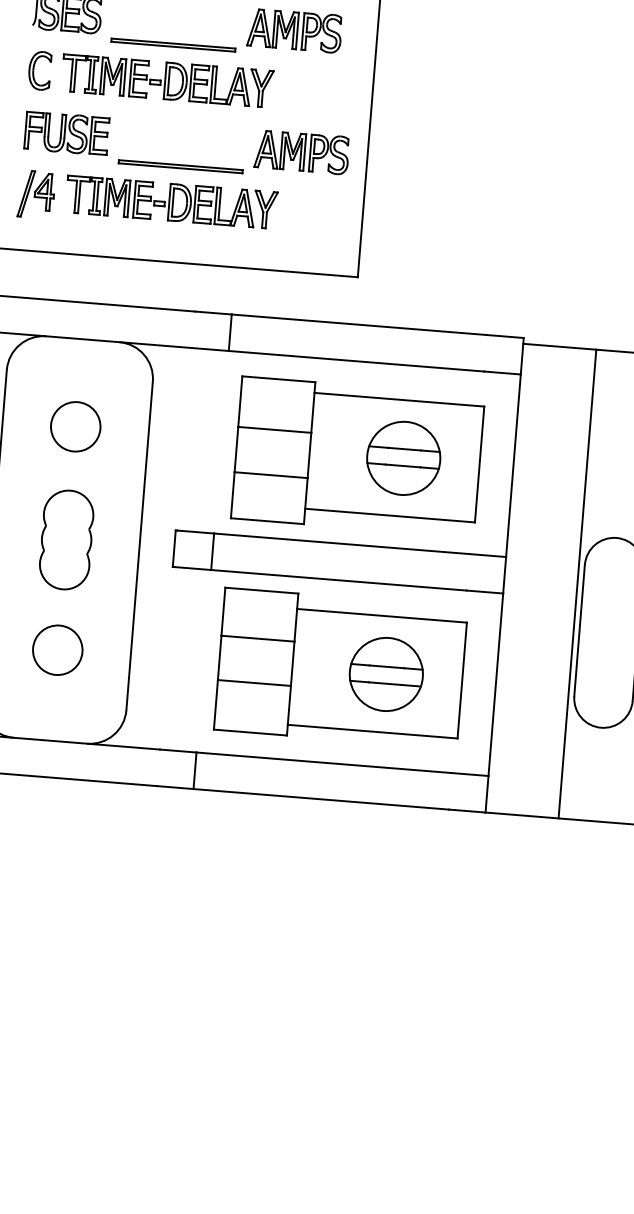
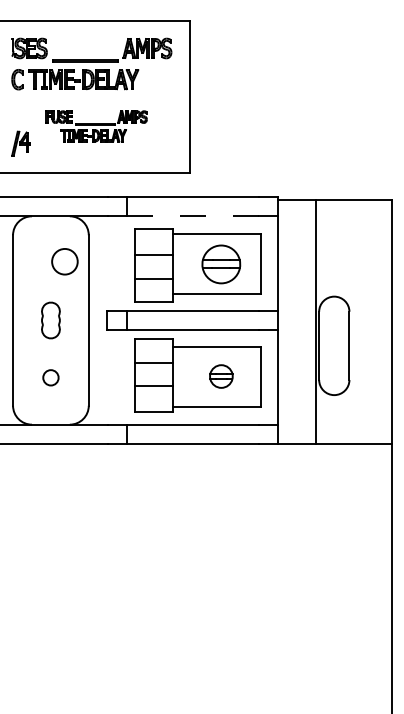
part: (184, 173) -> (96, 126), size x0.6
line: (357, 361) -> (193, 216), solid -> dashed
circle: (74, 426) -> (64, 261), moved
part: (65, 539) -> (50, 320), size x0.7
circle: (56, 649) -> (50, 377), size x0.6
part: (386, 674) -> (221, 376), size x0.6

